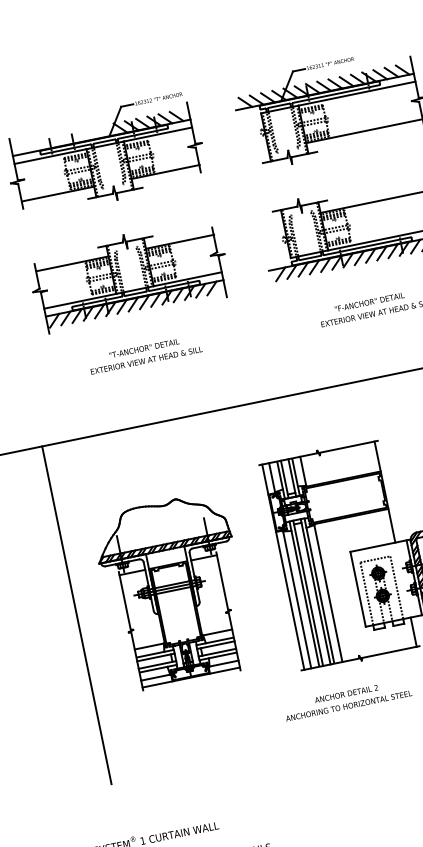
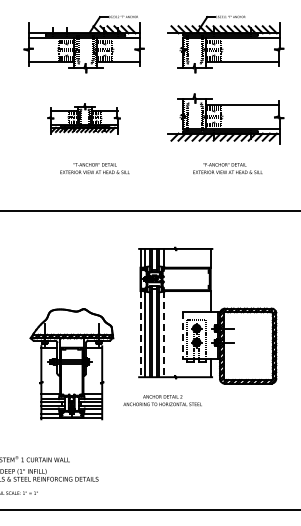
part: (128, 274) -> (83, 118), size x0.6
text: (144, 354) -> (94, 168), moved
line: (358, 590) -> (182, 336), solid -> dashed
part: (173, 592) -> (71, 364), moved
line: (328, 593) -> (164, 334), solid -> dashed
line: (290, 601) -> (140, 334), solid -> dashed
line: (76, 615) -> (10, 316), removed

